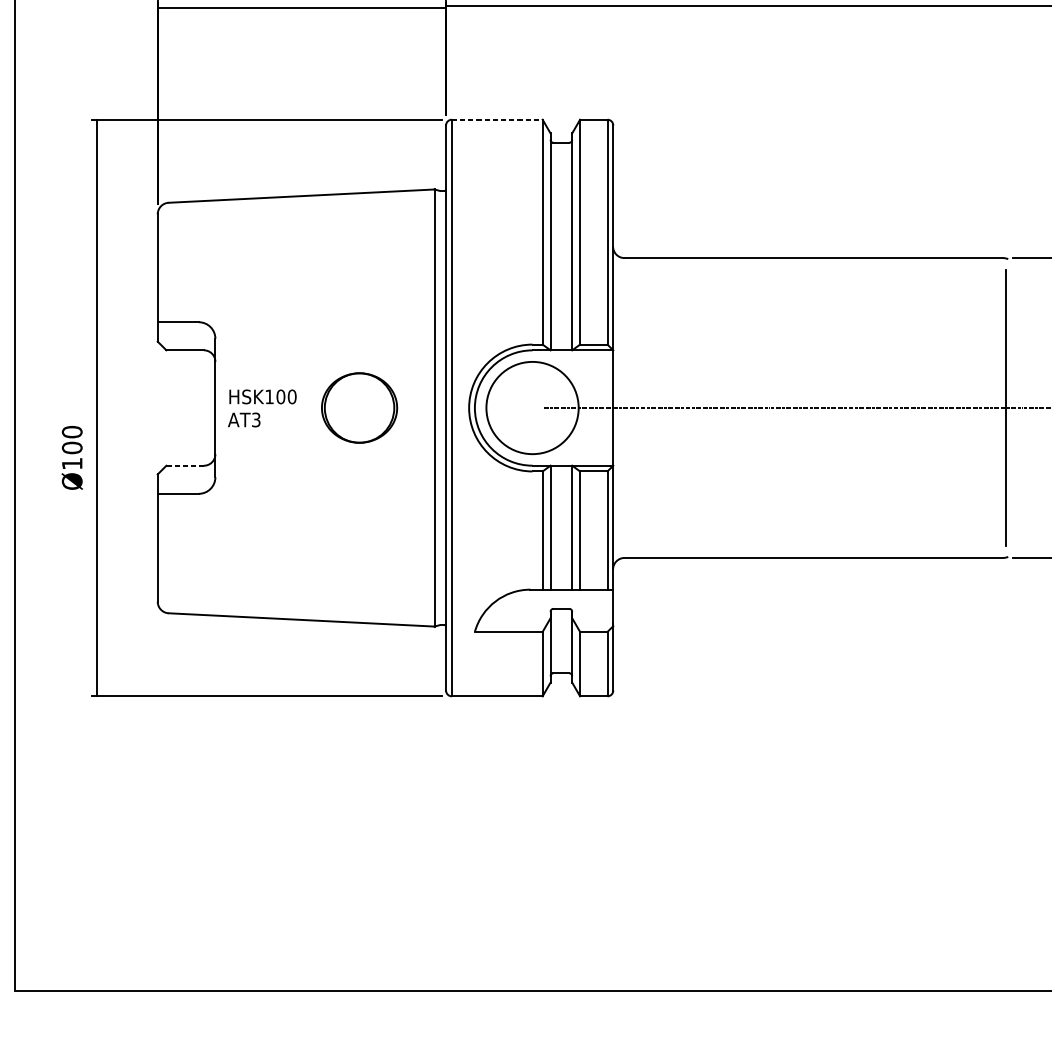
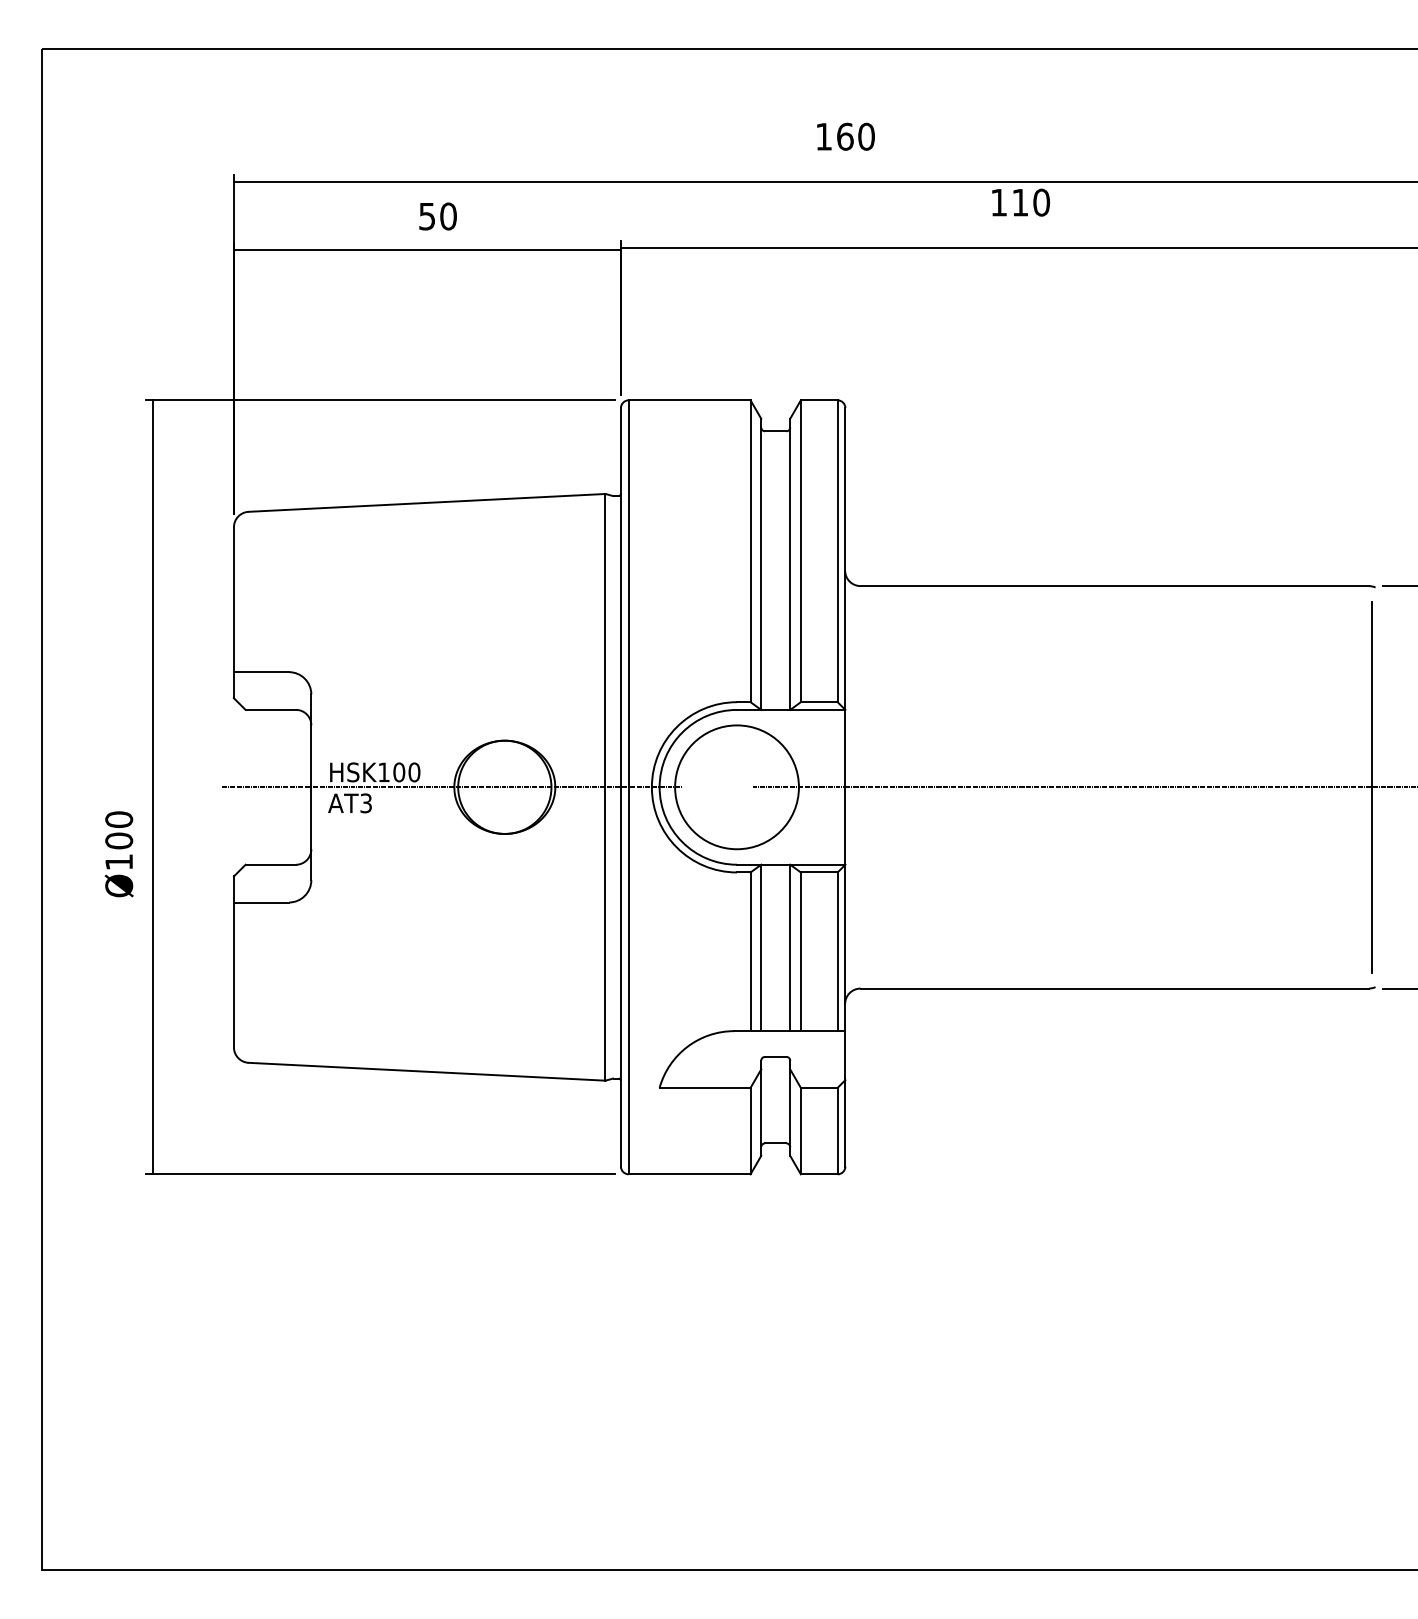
line: (497, 119) -> (689, 400), dashed -> solid
line: (319, 408) -> (451, 787), added
line: (185, 465) -> (271, 864), dashed -> solid

